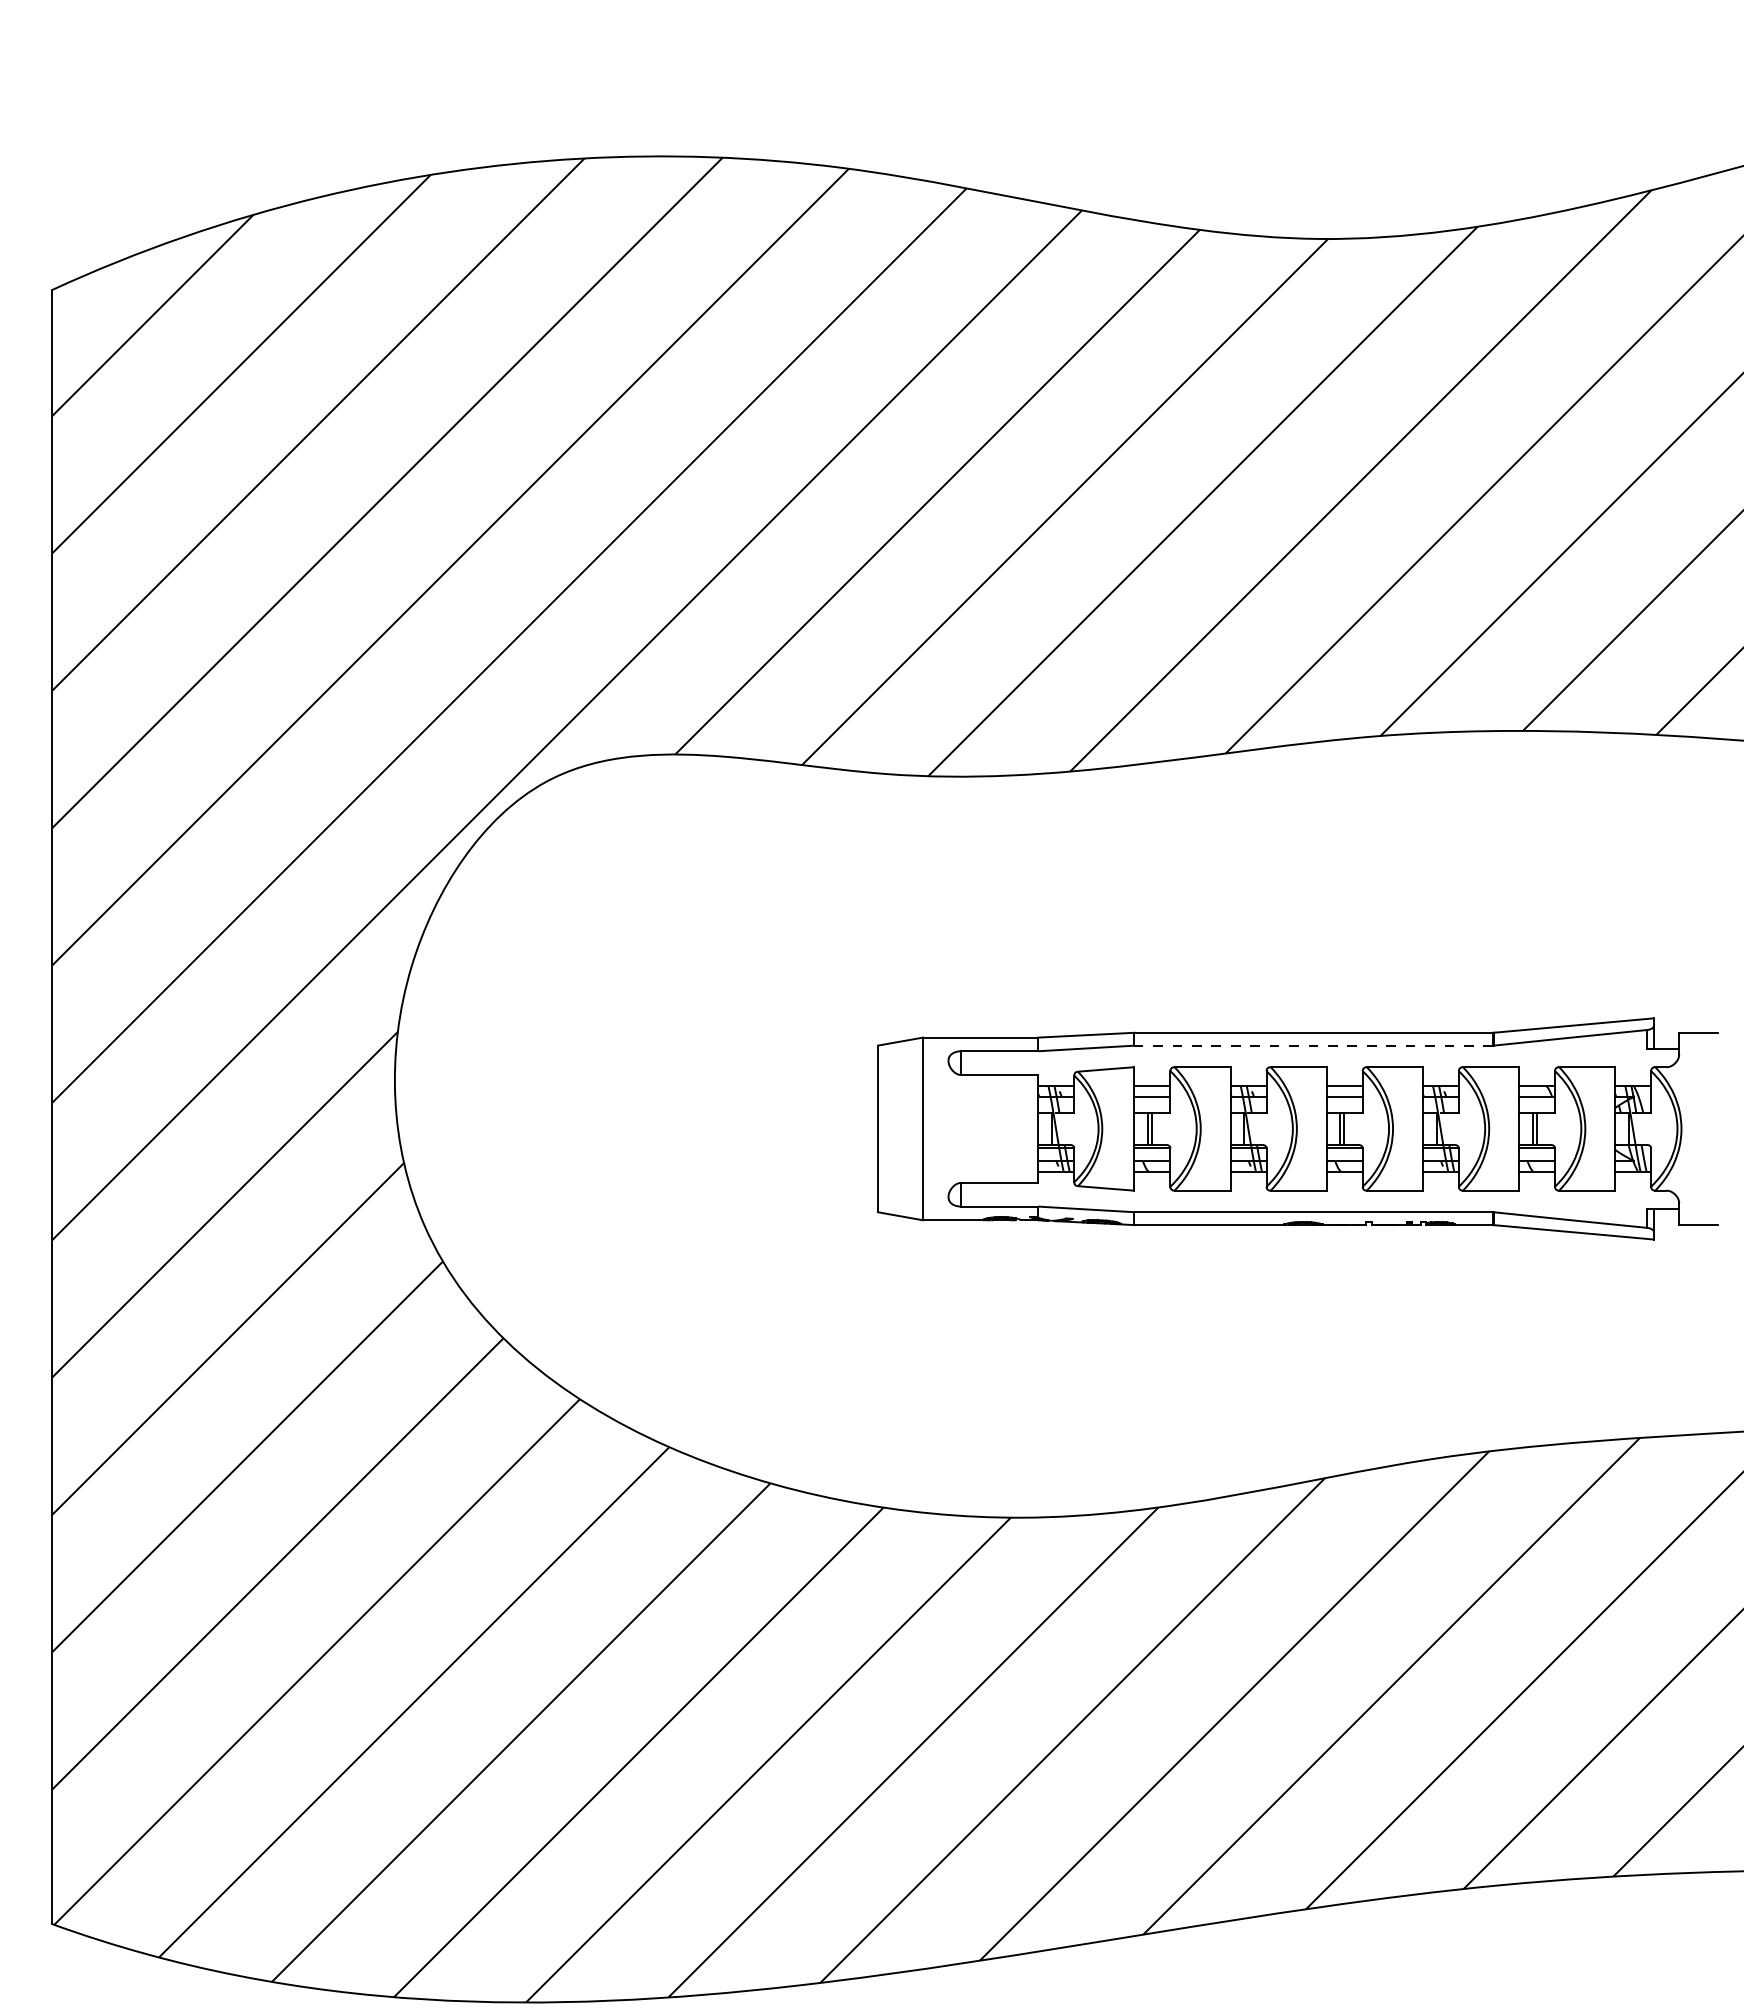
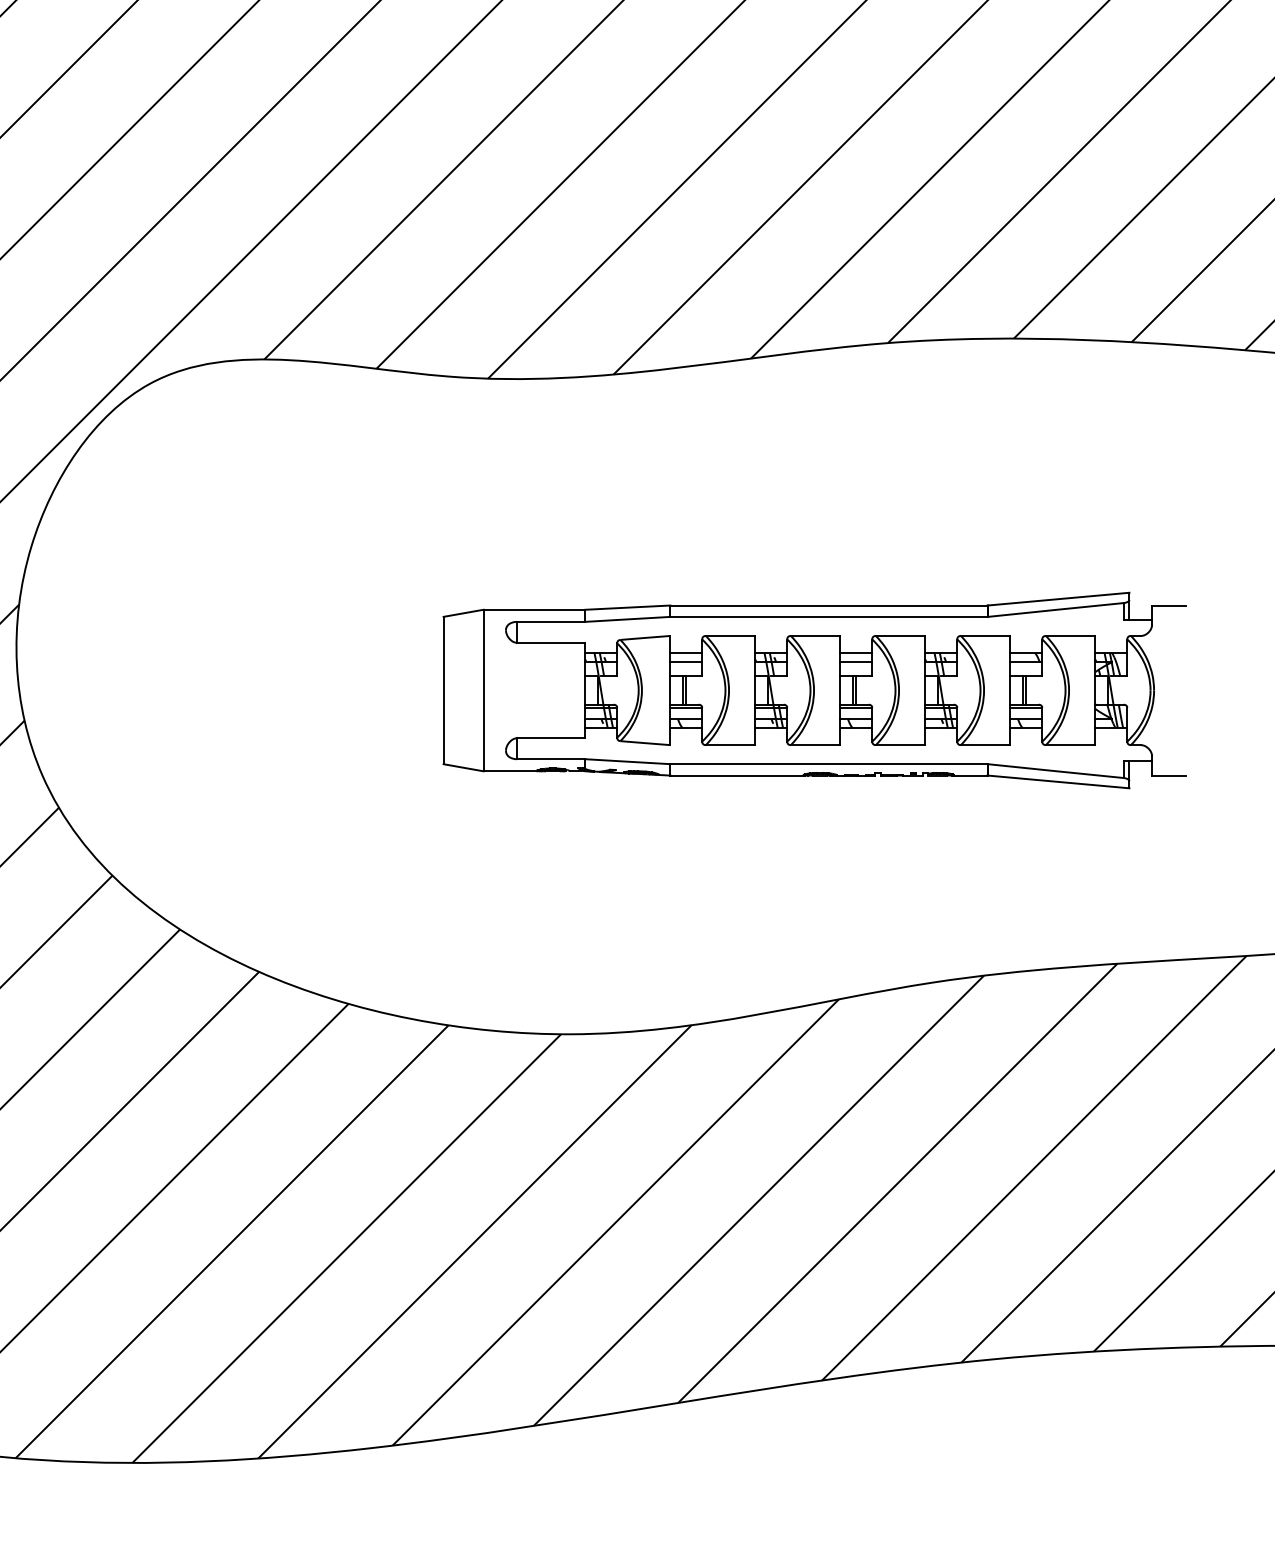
line: (1313, 1045) -> (828, 616), dashed -> solid

